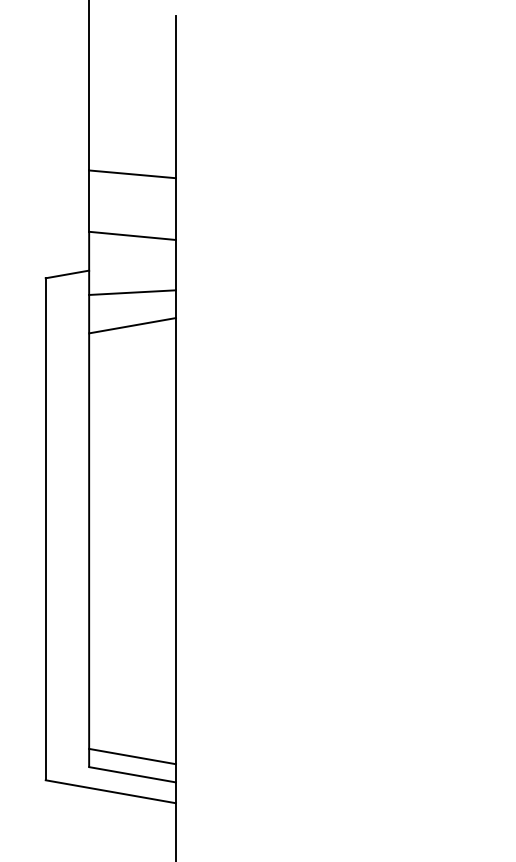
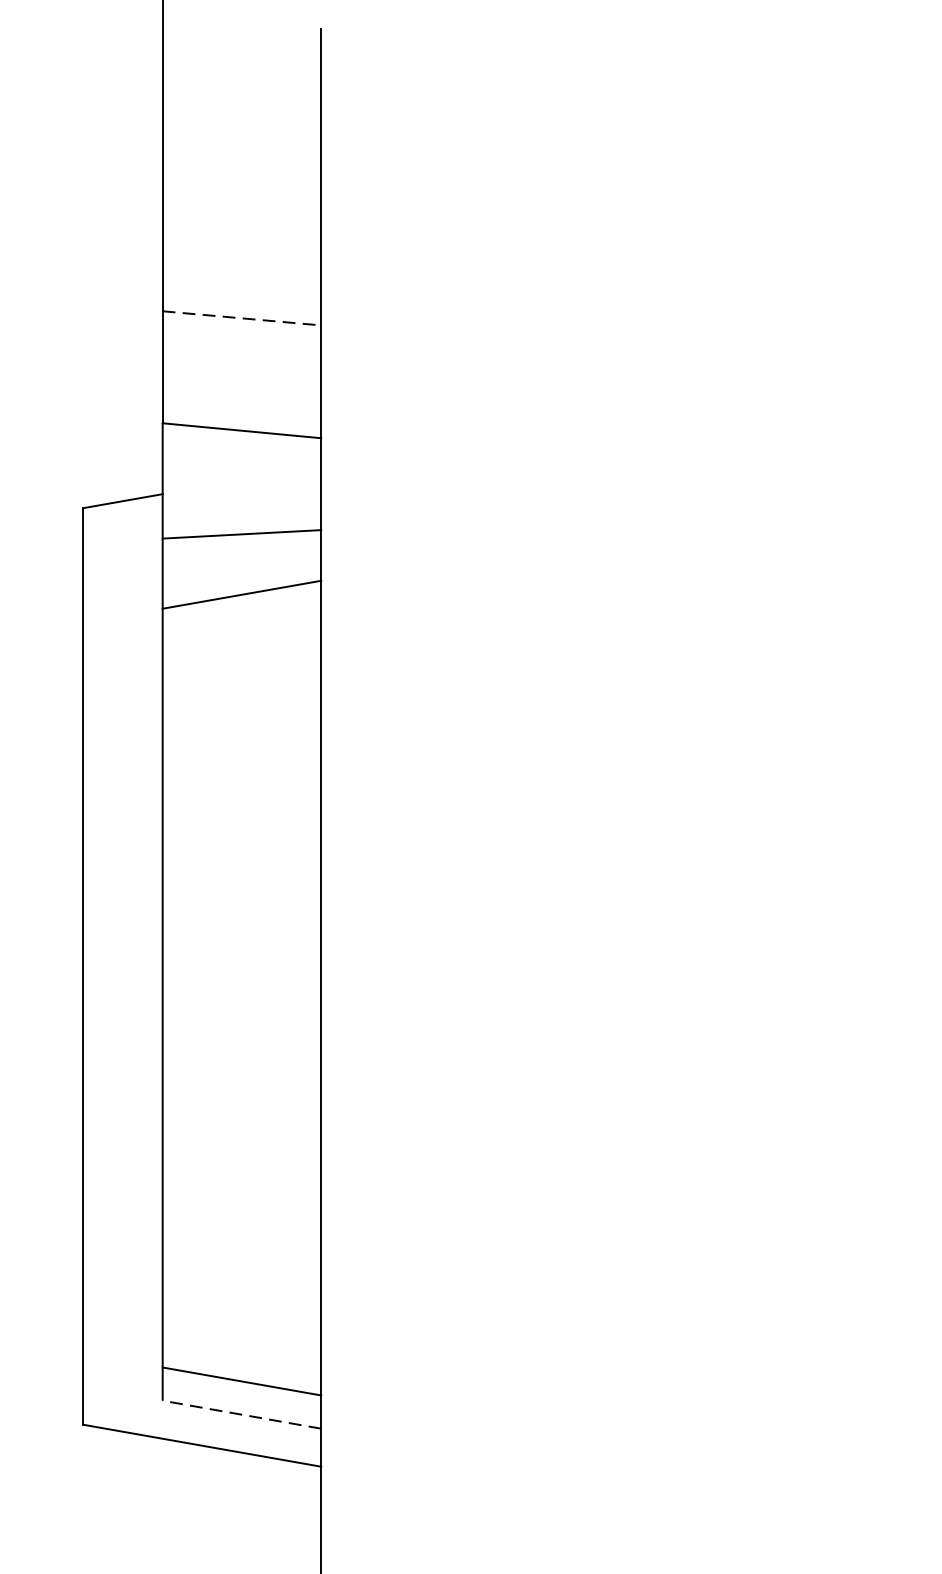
line: (132, 174) -> (241, 318), solid -> dashed
line: (132, 774) -> (241, 1414), solid -> dashed

